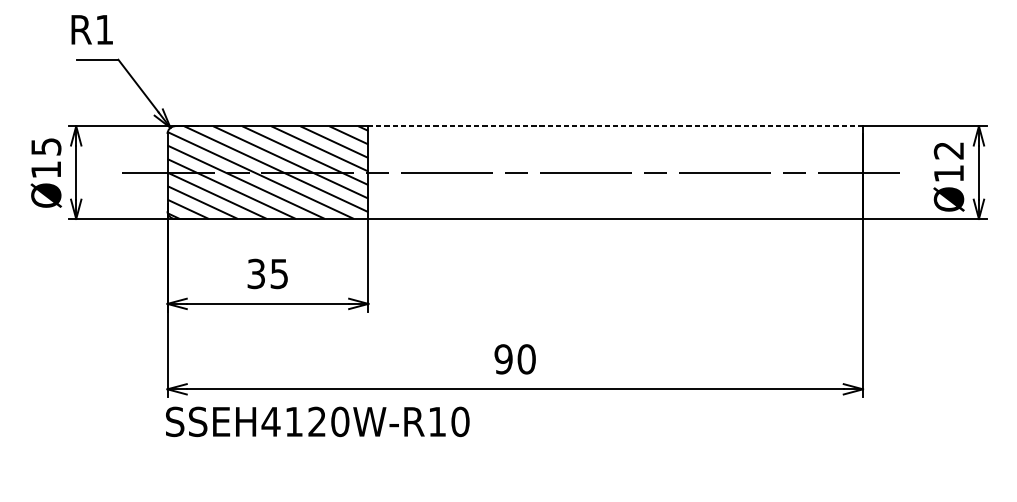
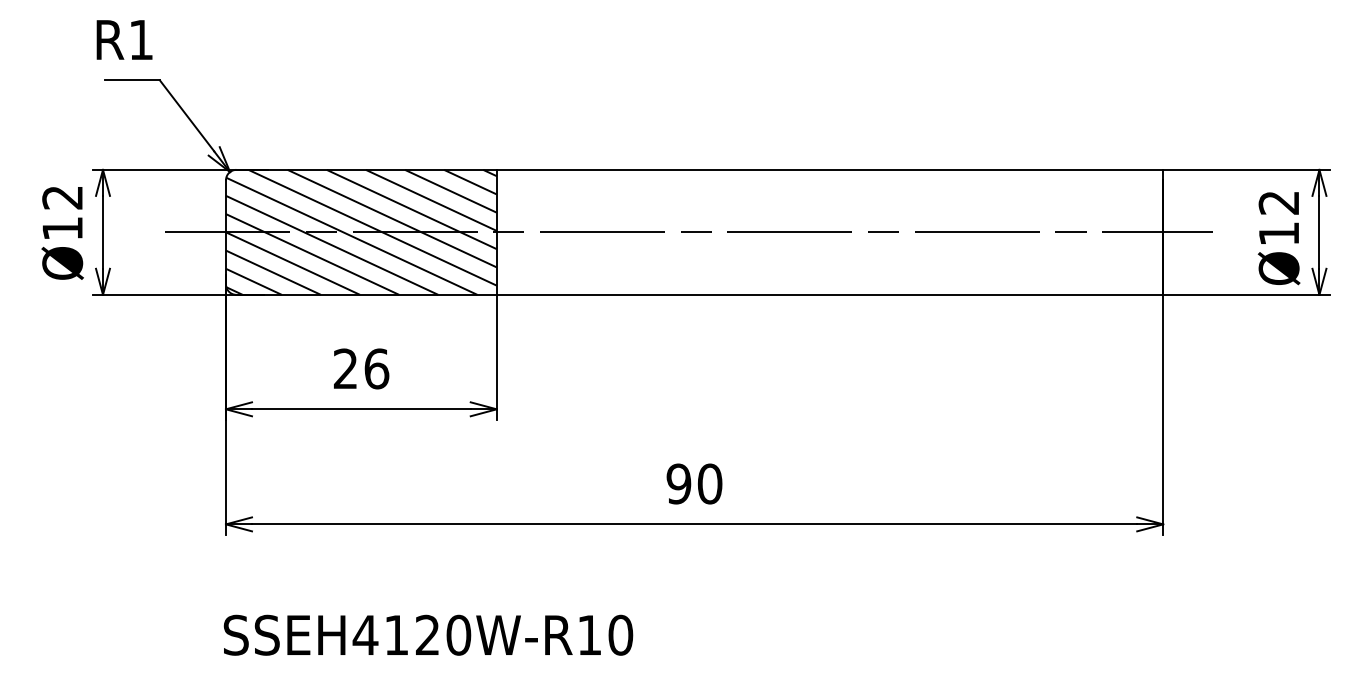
line: (615, 125) -> (829, 169), dashed -> solid
text: (46, 146) -> (62, 197), Ø15 -> Ø12
text: (268, 273) -> (361, 368), 35 -> 26
text: (317, 421) -> (428, 634), moved

